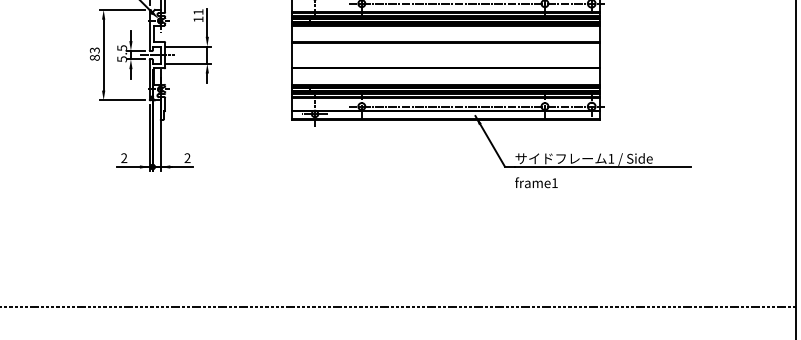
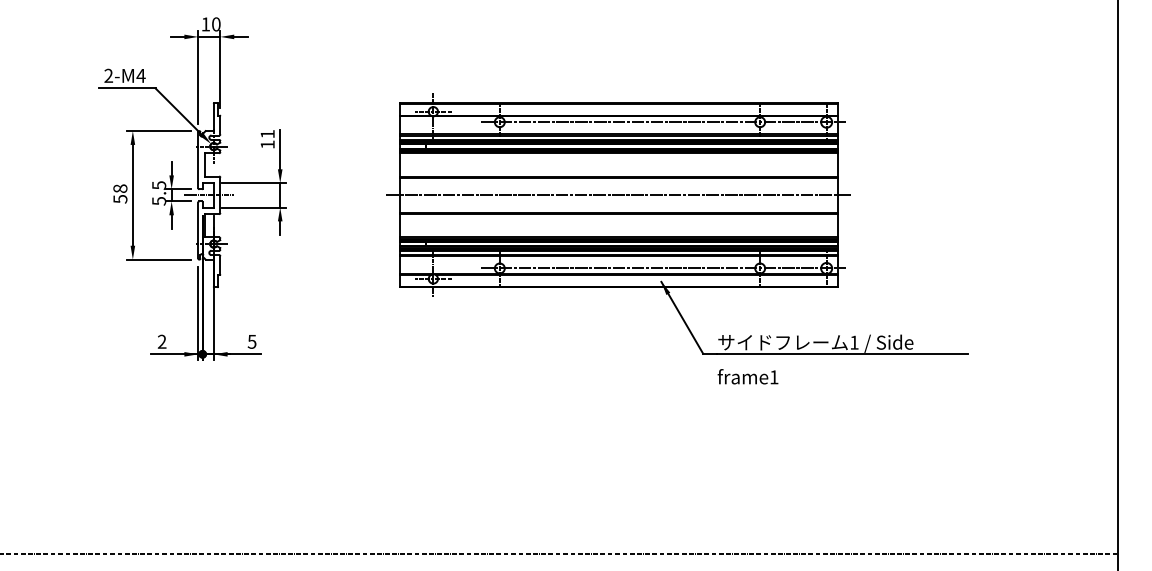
text: (94, 53) -> (120, 193), 83 -> 58
line: (445, 55) -> (618, 195), added
text: (187, 157) -> (251, 341), 2 -> 5

